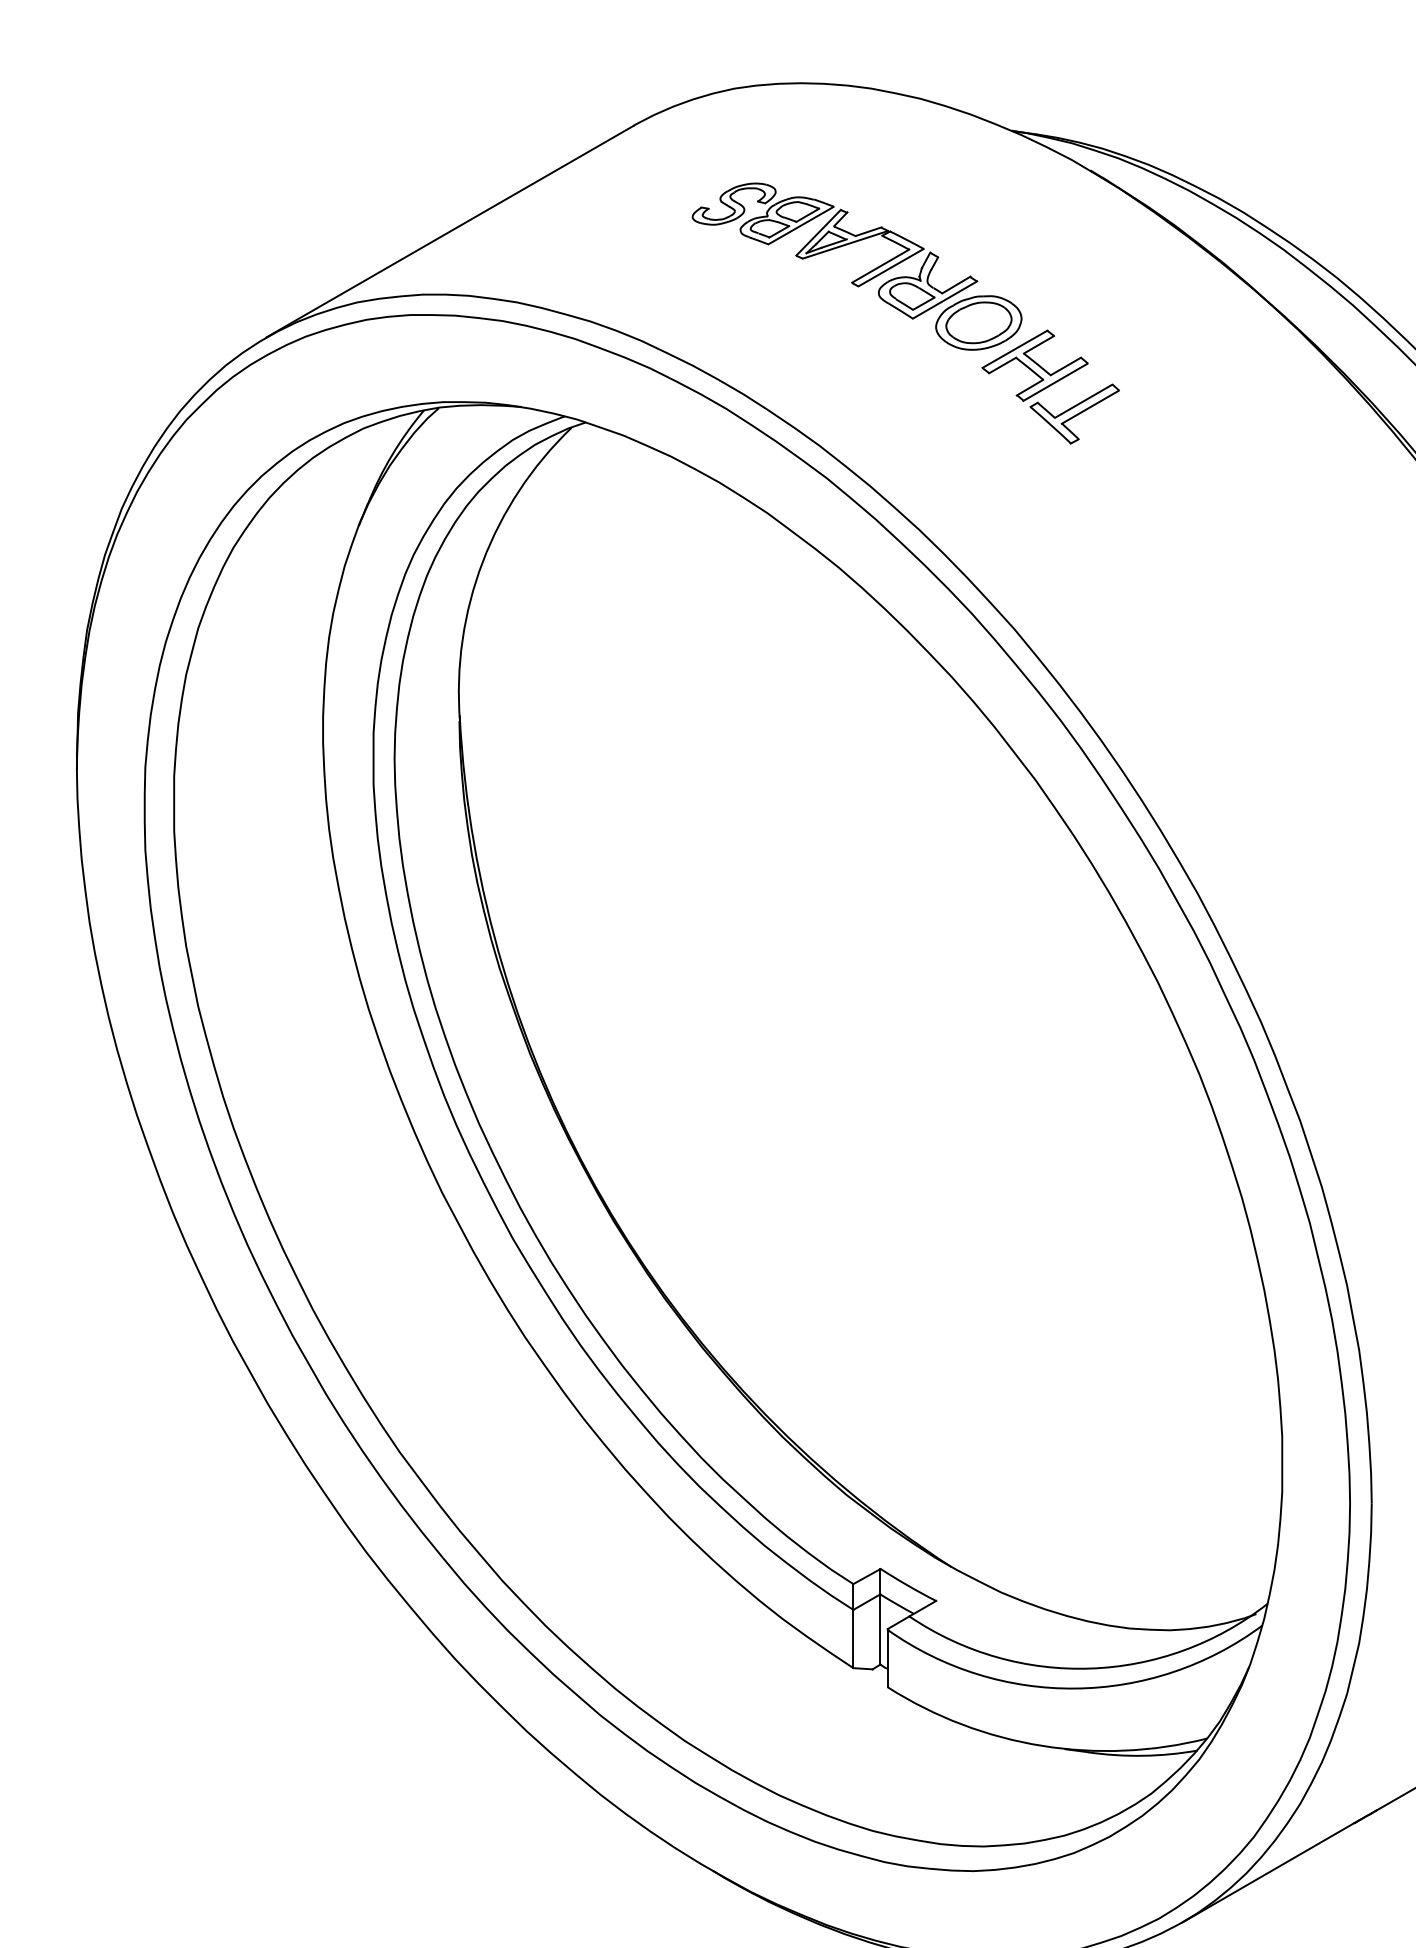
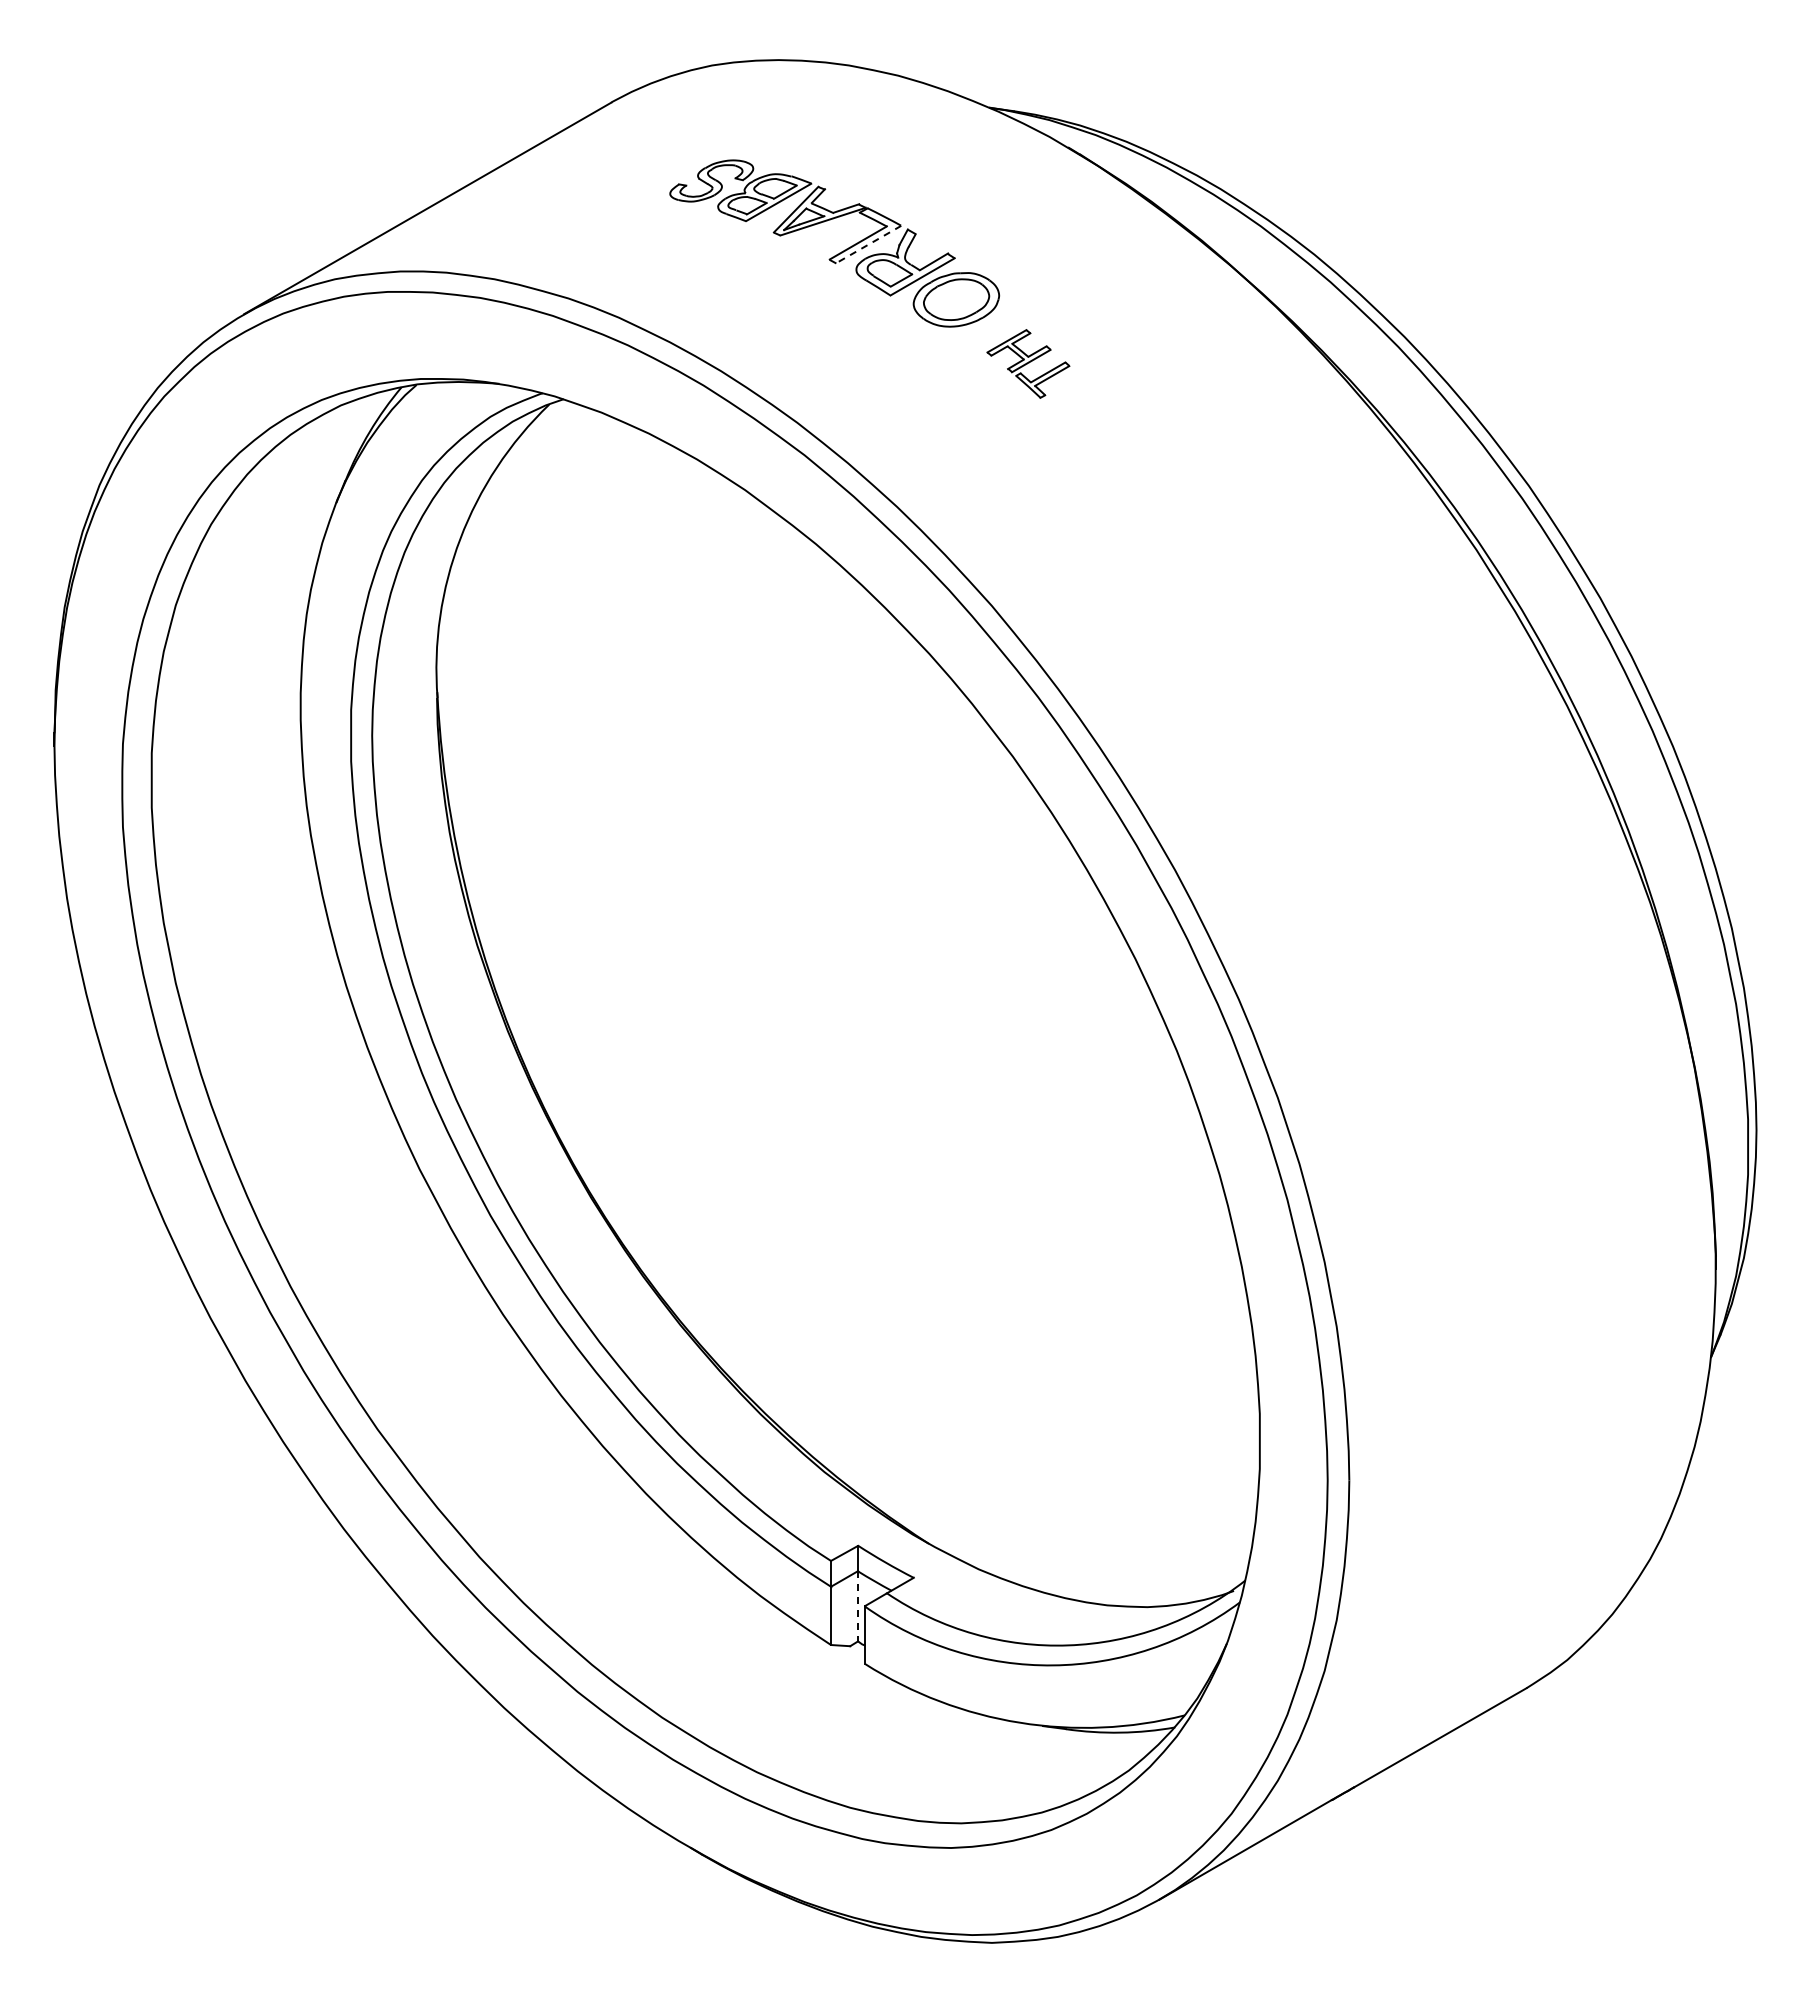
line: (890, 267) -> (868, 244), solid -> dashed
part: (1050, 386) -> (1028, 363), size x0.6
line: (880, 1629) -> (858, 1606), solid -> dashed

